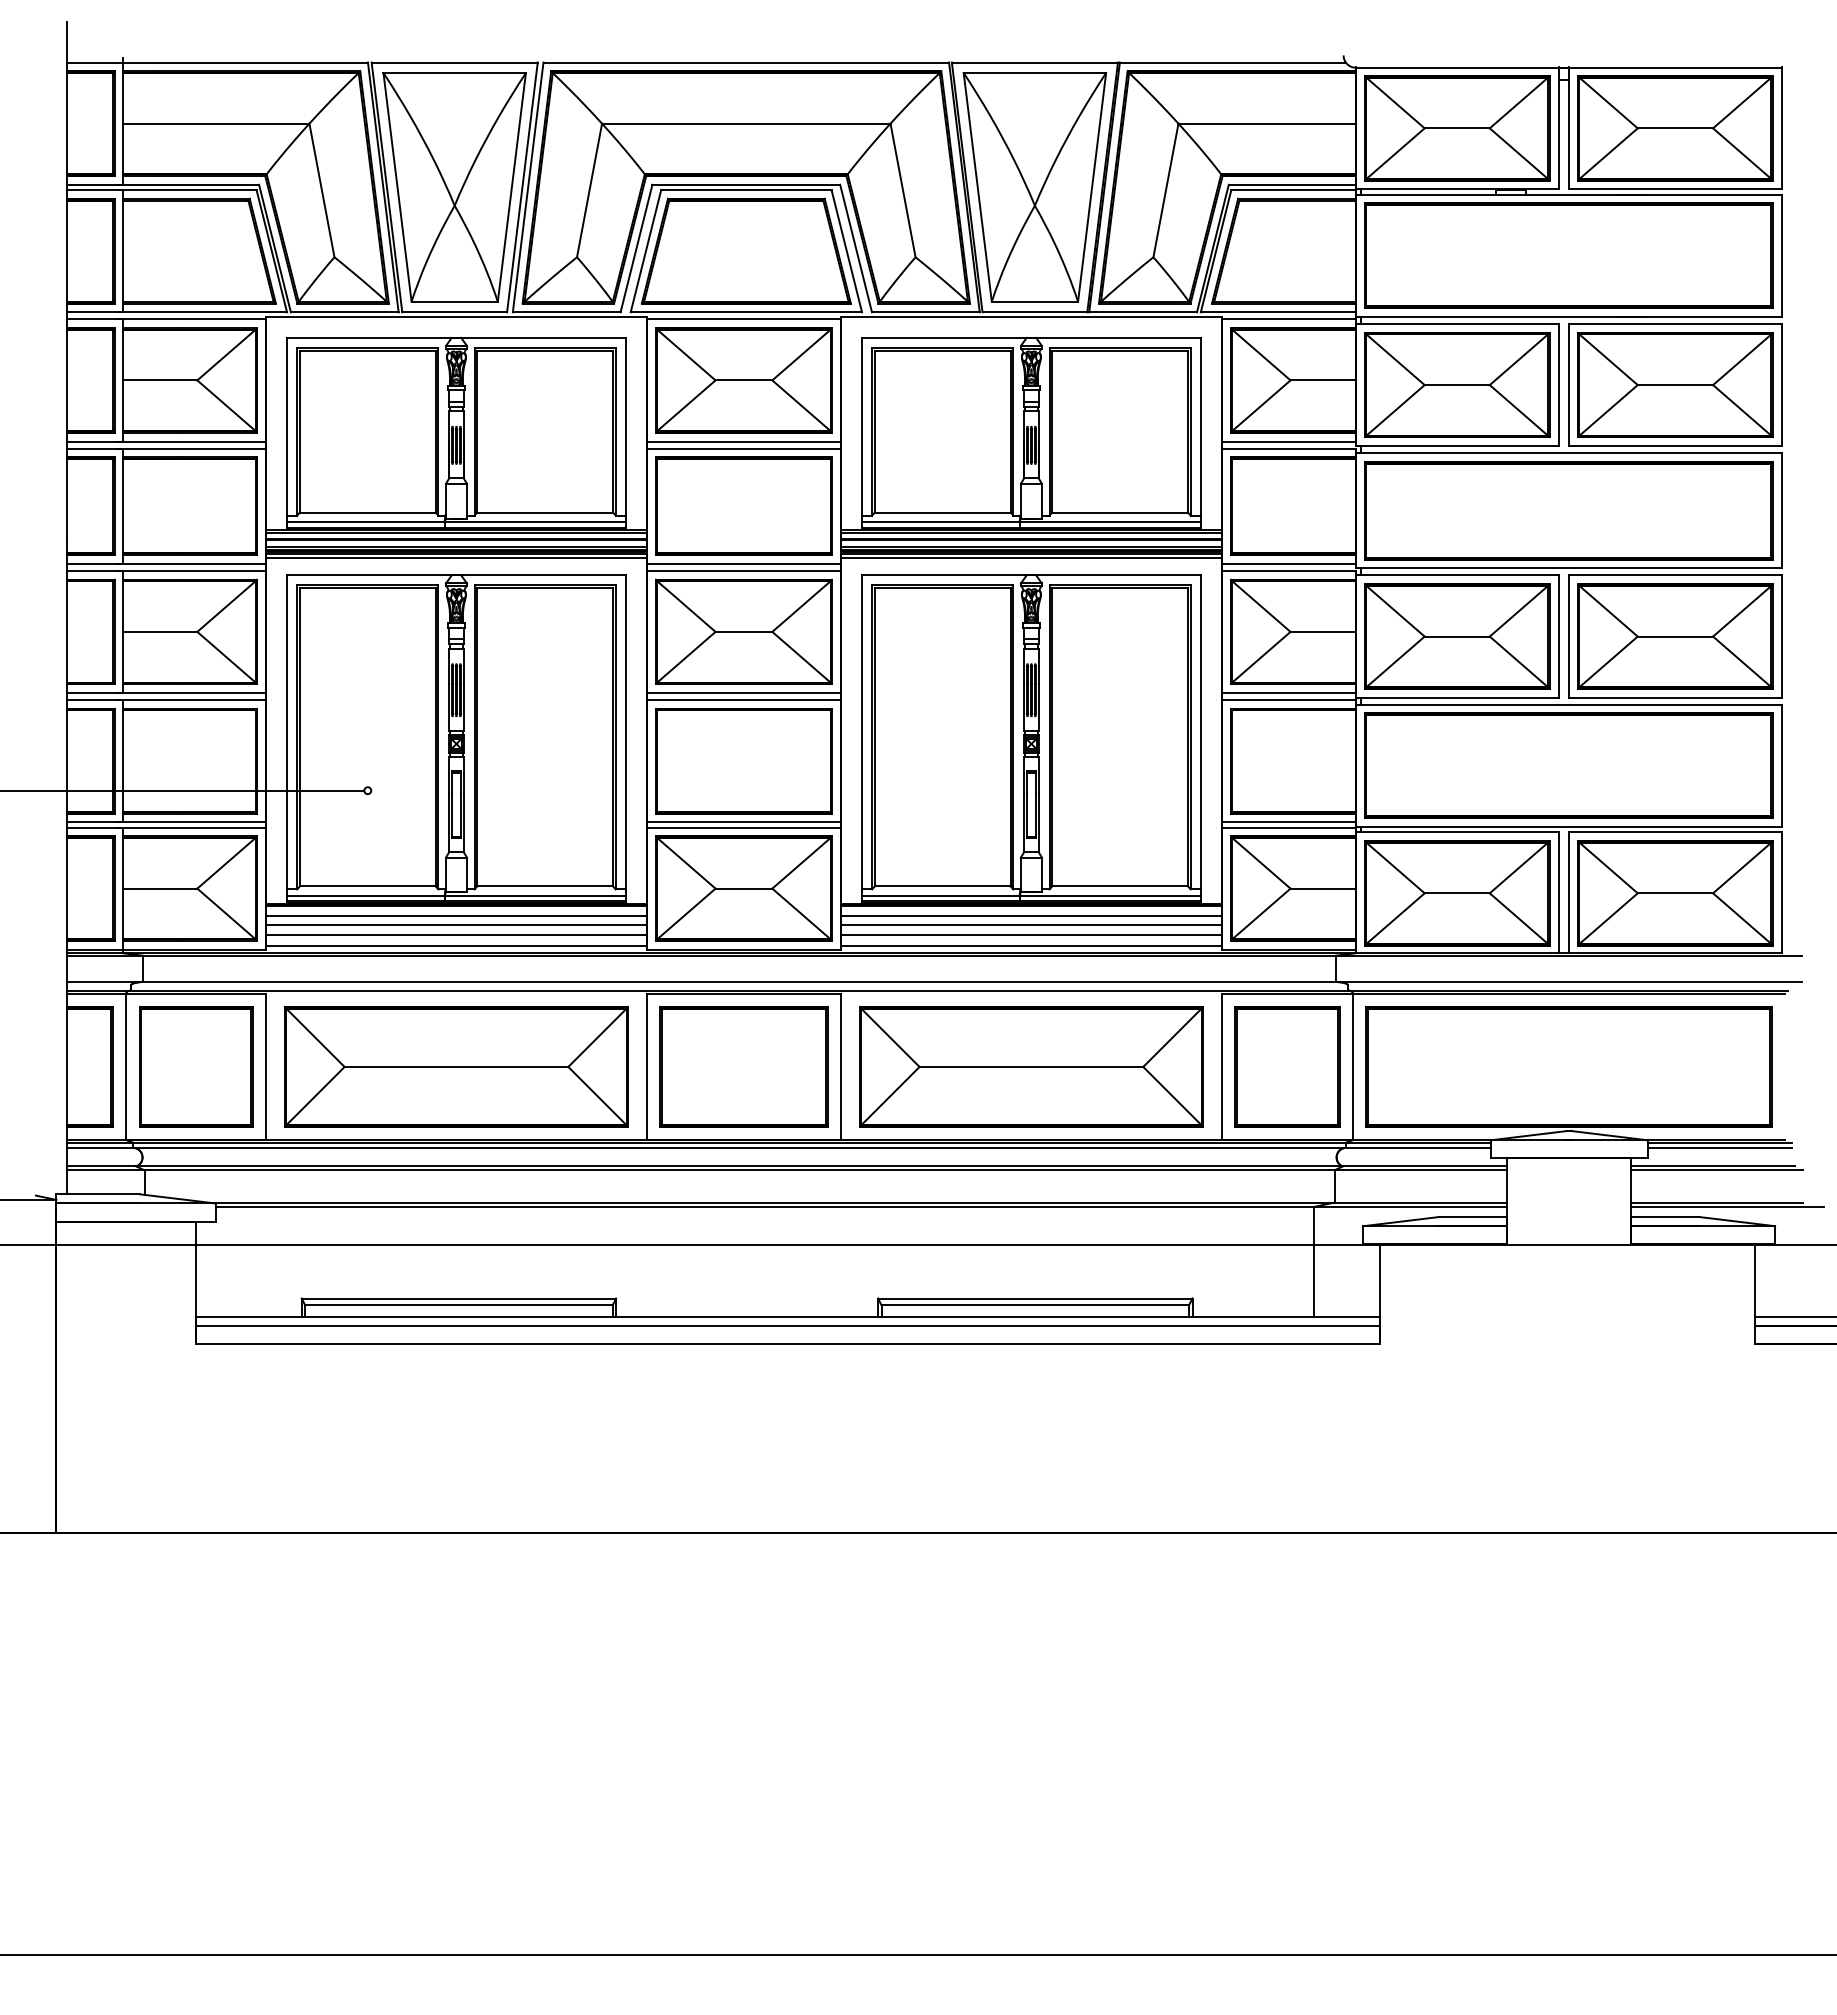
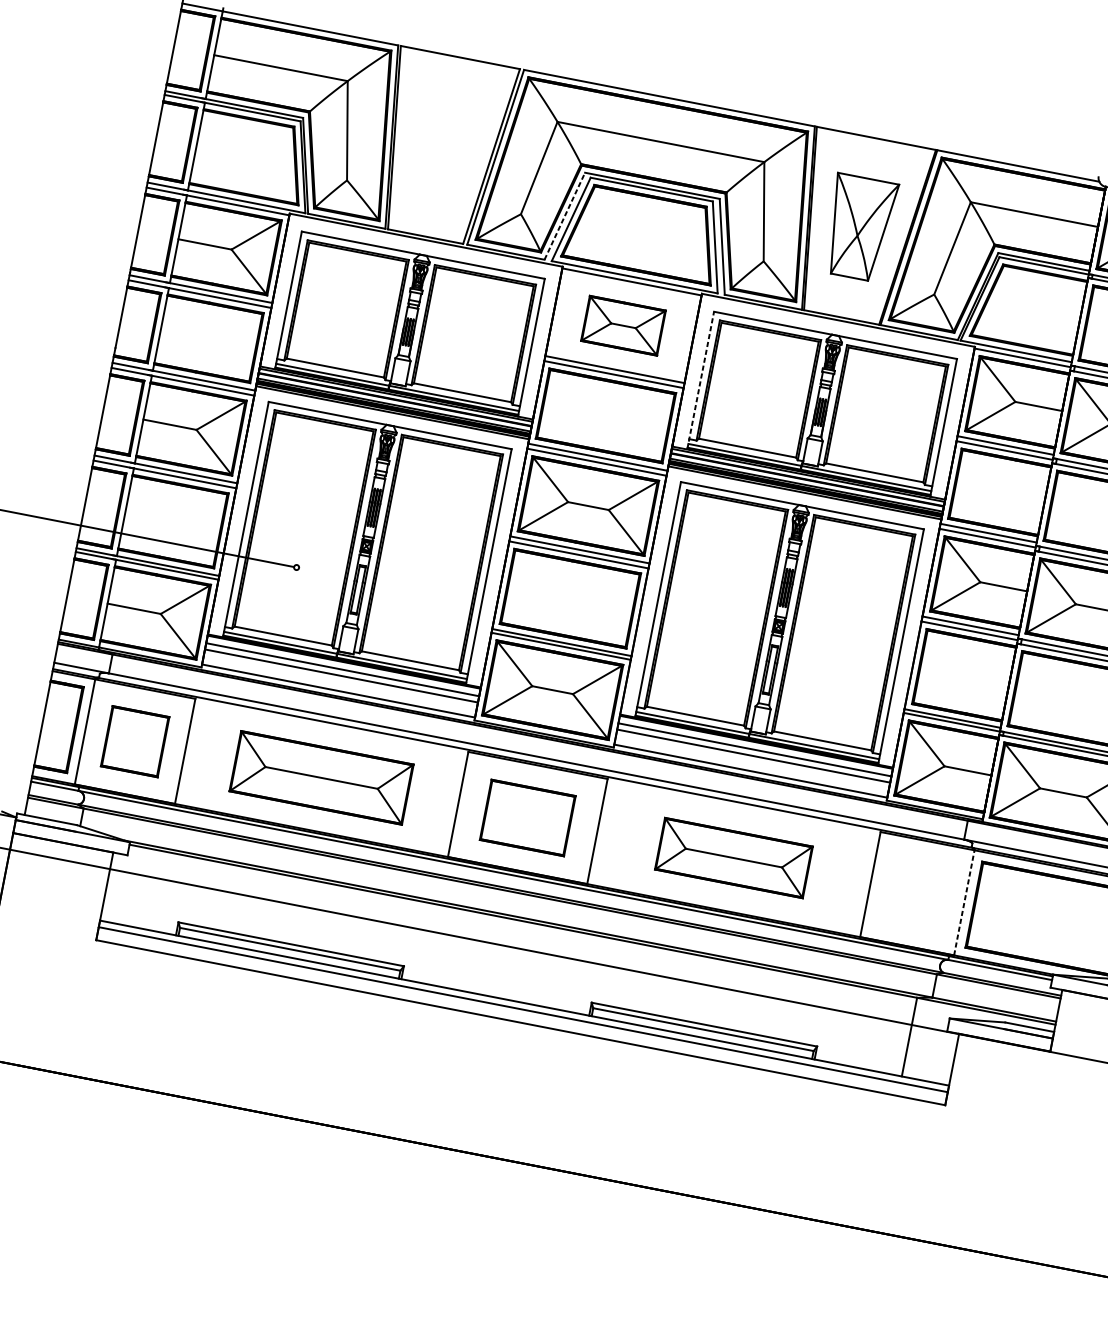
part: (454, 187) -> (442, 147), removed
part: (1034, 187) -> (858, 227), size x0.6
line: (636, 248) -> (564, 216), solid -> dashed
part: (743, 380) -> (623, 325), size x0.6
line: (862, 433) -> (701, 380), solid -> dashed
line: (456, 935) -> (340, 683), removed
line: (1031, 935) -> (752, 763), removed
part: (196, 1066) -> (135, 741), size x0.7
part: (455, 1066) -> (321, 777), size x0.7
part: (743, 1066) -> (527, 817), size x0.7
part: (1031, 1066) -> (734, 857), size x0.6
part: (1287, 1066) -> (917, 893), removed
line: (1352, 1066) -> (964, 902), solid -> dashed

